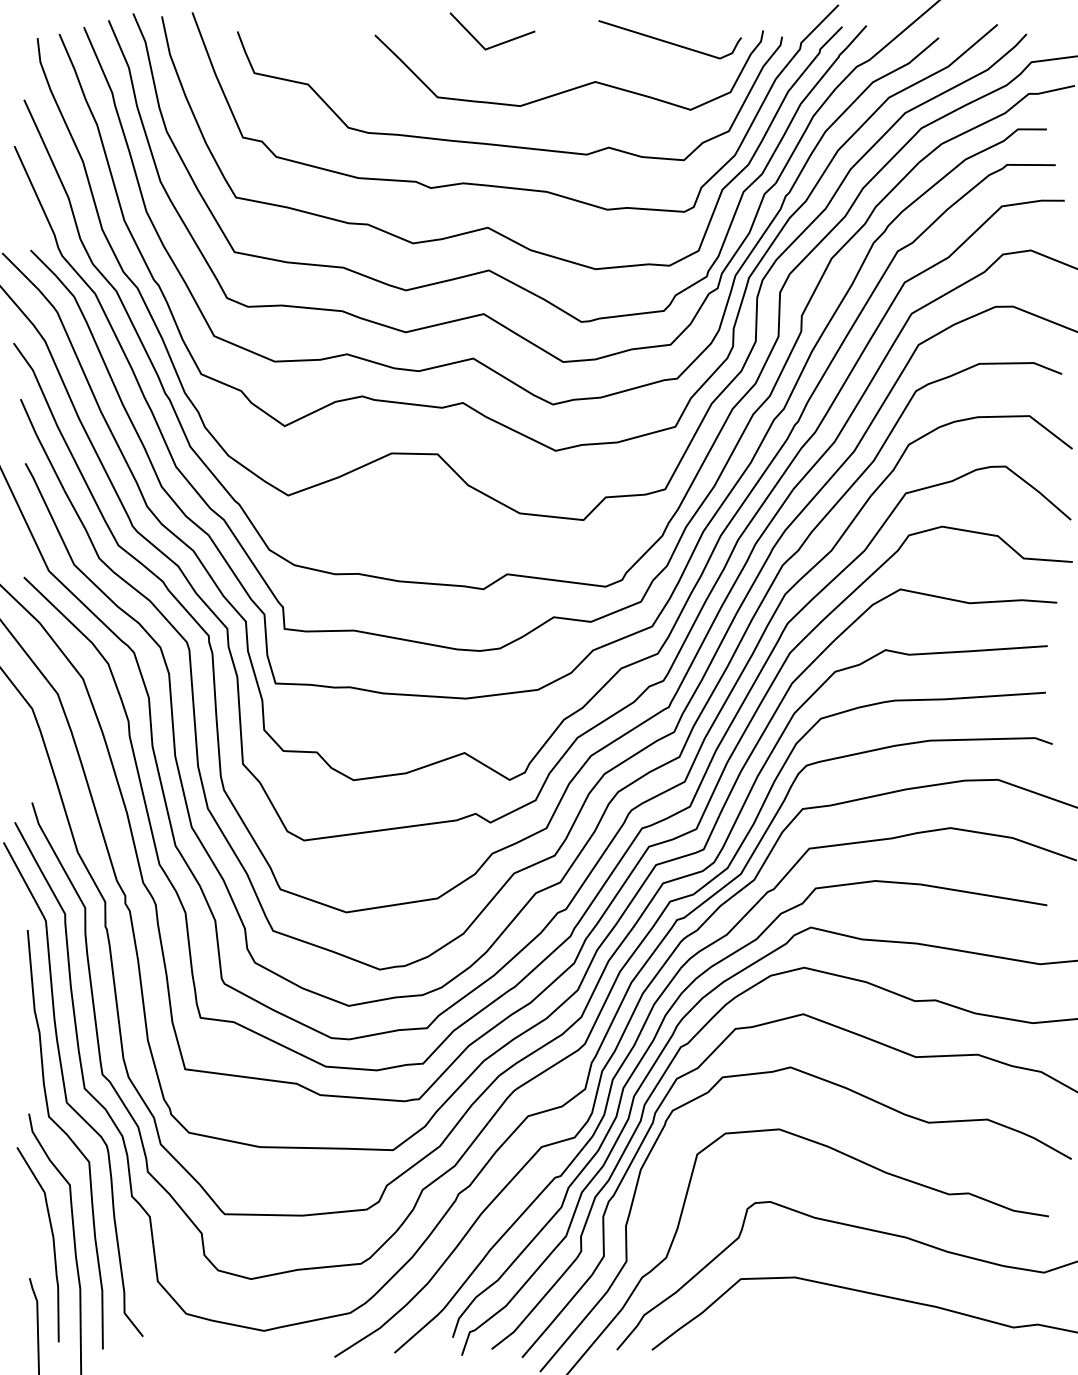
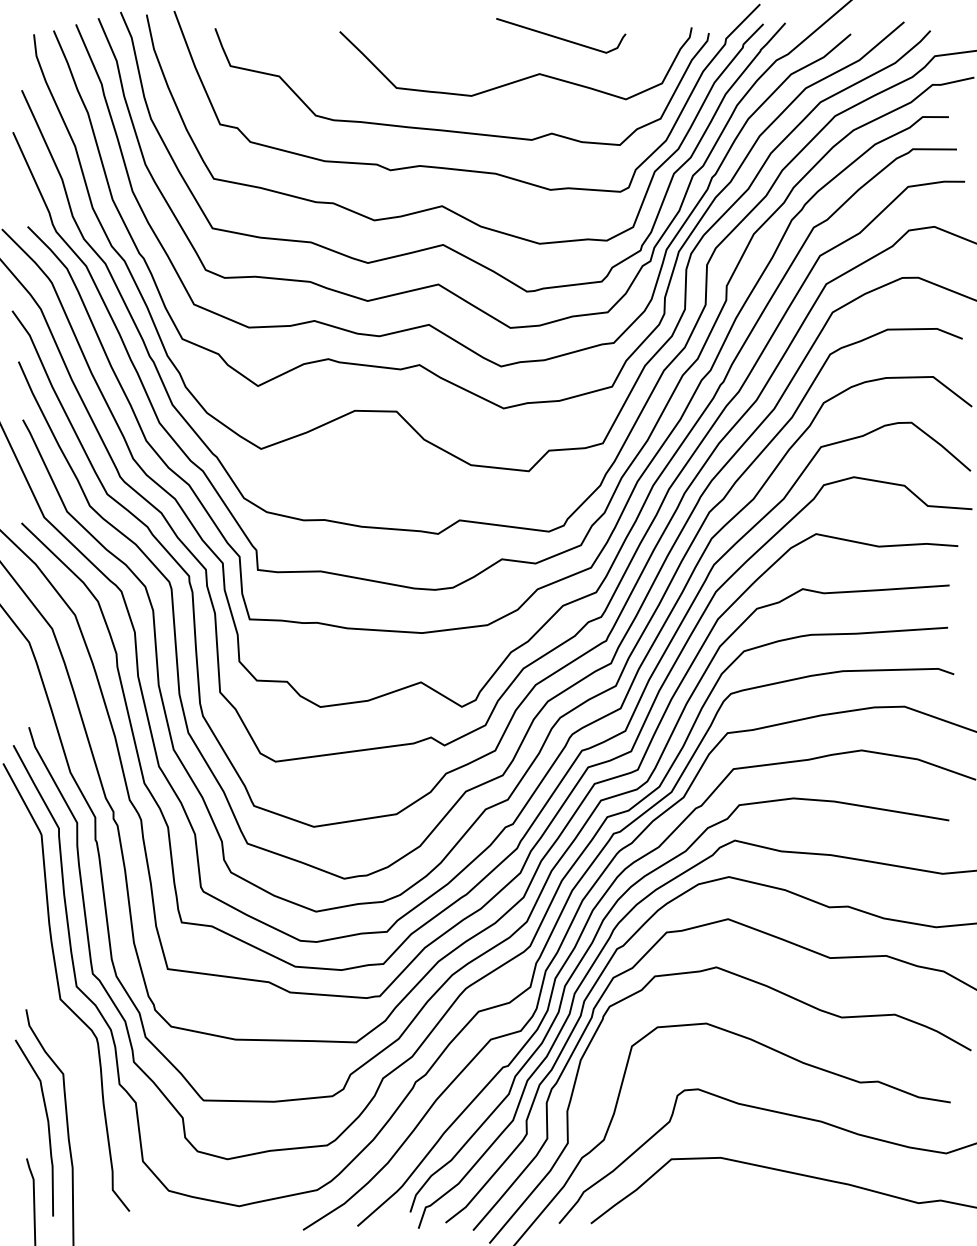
line: (669, 41) -> (560, 37), moved
line: (498, 43) -> (451, 39), removed
curve: (68, 1138) -> (61, 1031), removed

